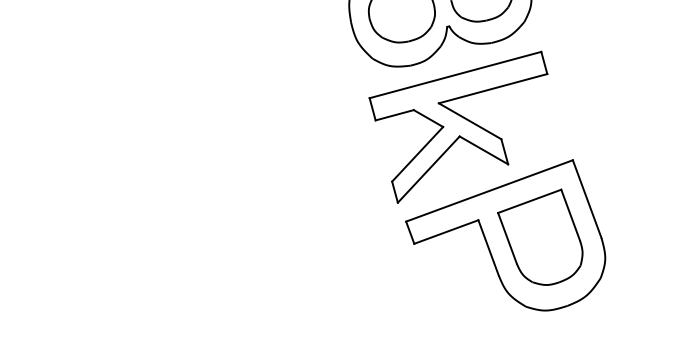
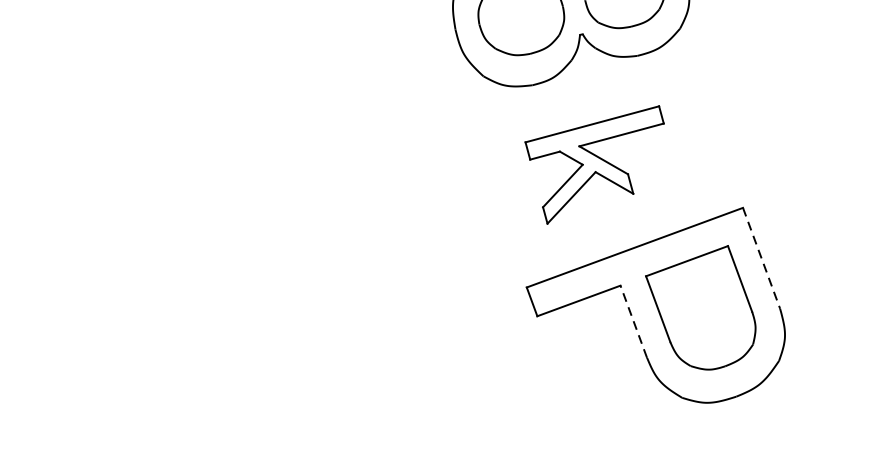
part: (458, 126) -> (594, 164), size x0.6
line: (587, 199) -> (761, 258), solid -> dashed
line: (488, 248) -> (633, 322), solid -> dashed

